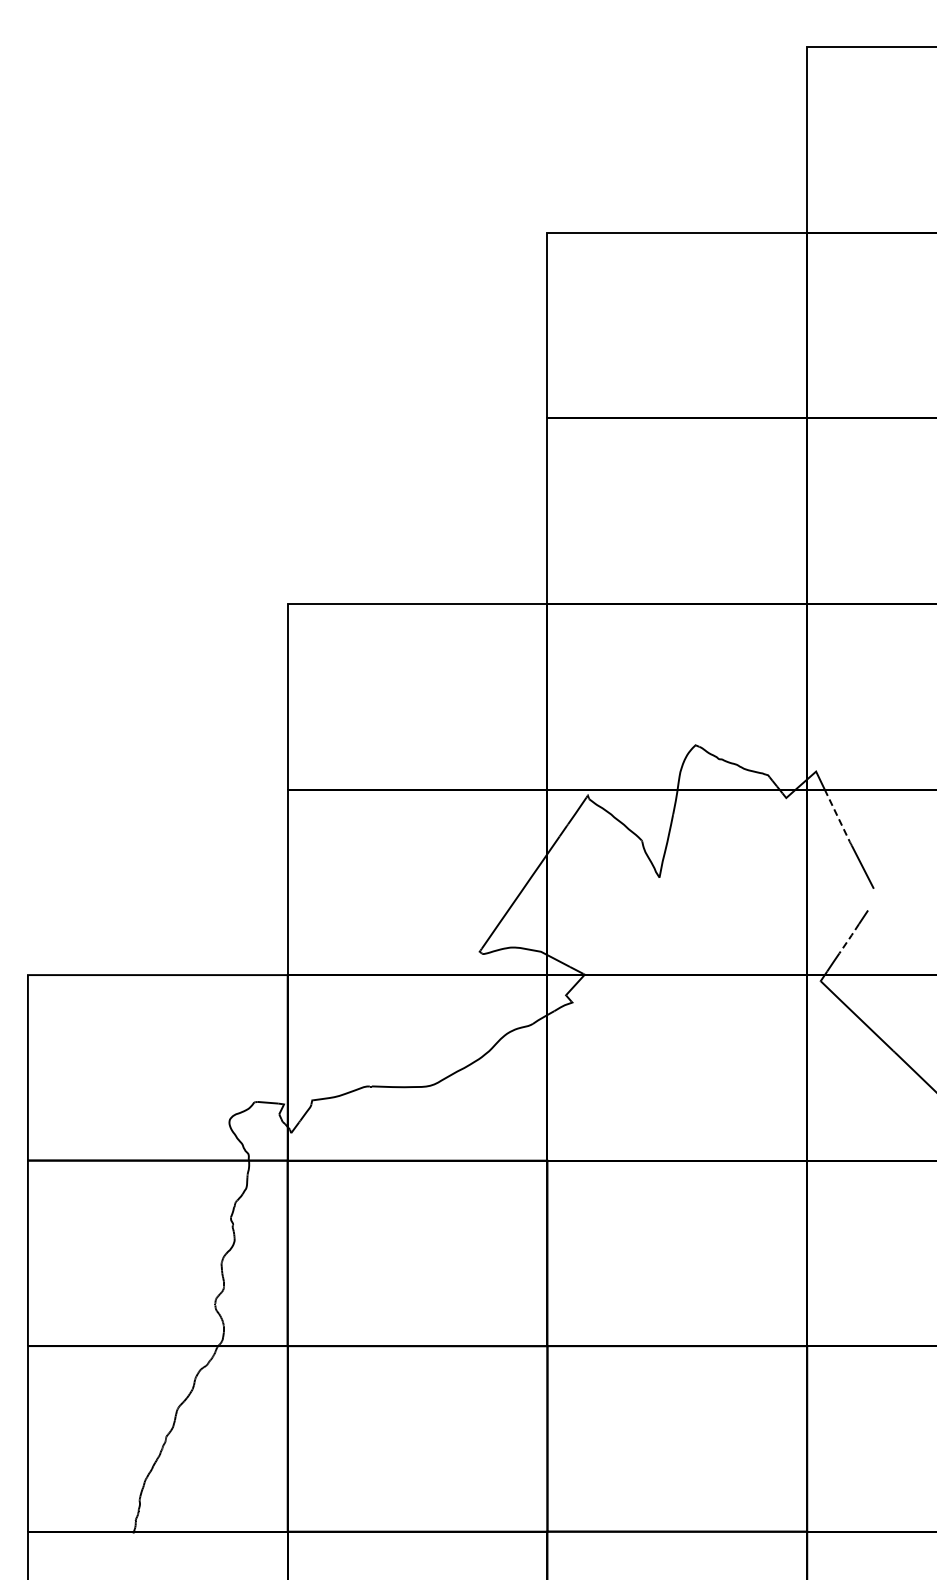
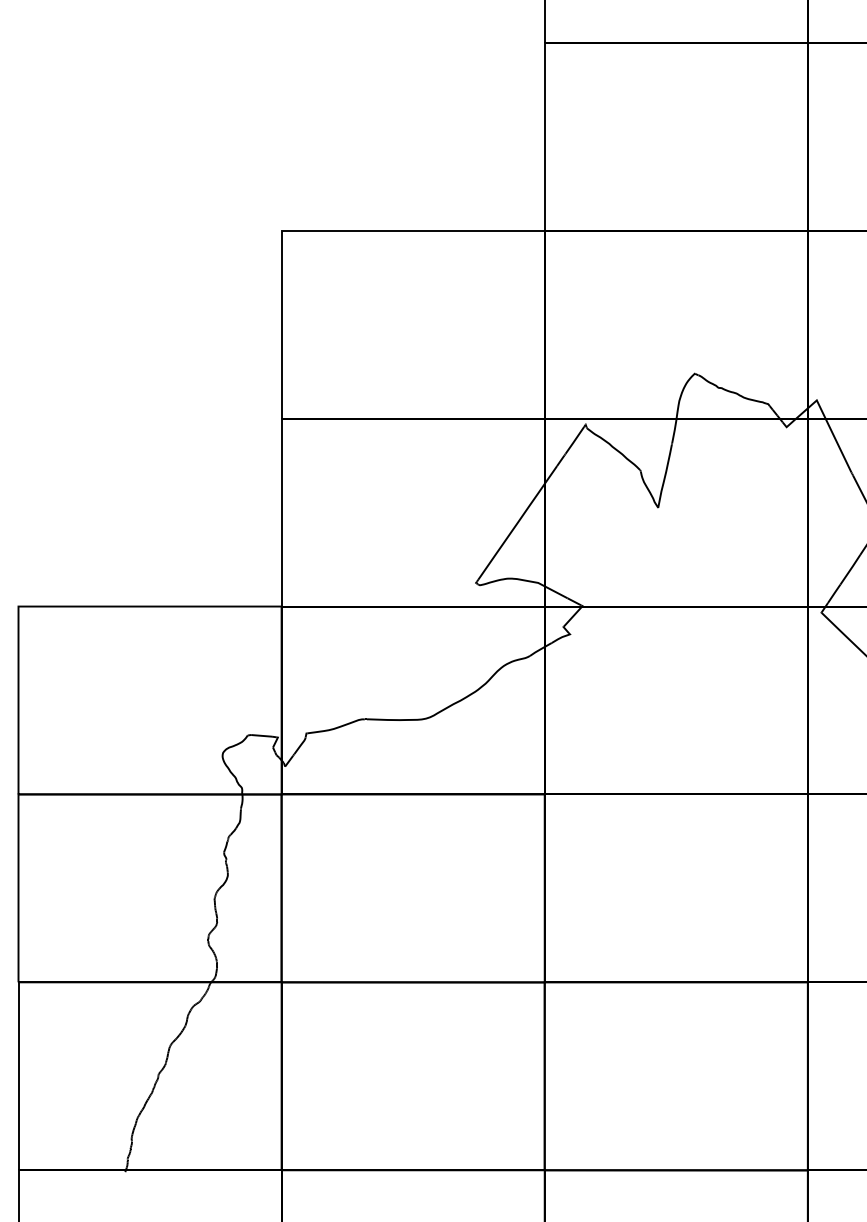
line: (838, 817) -> (839, 446), dashed -> solid
line: (849, 938) -> (850, 569), dashed -> solid

